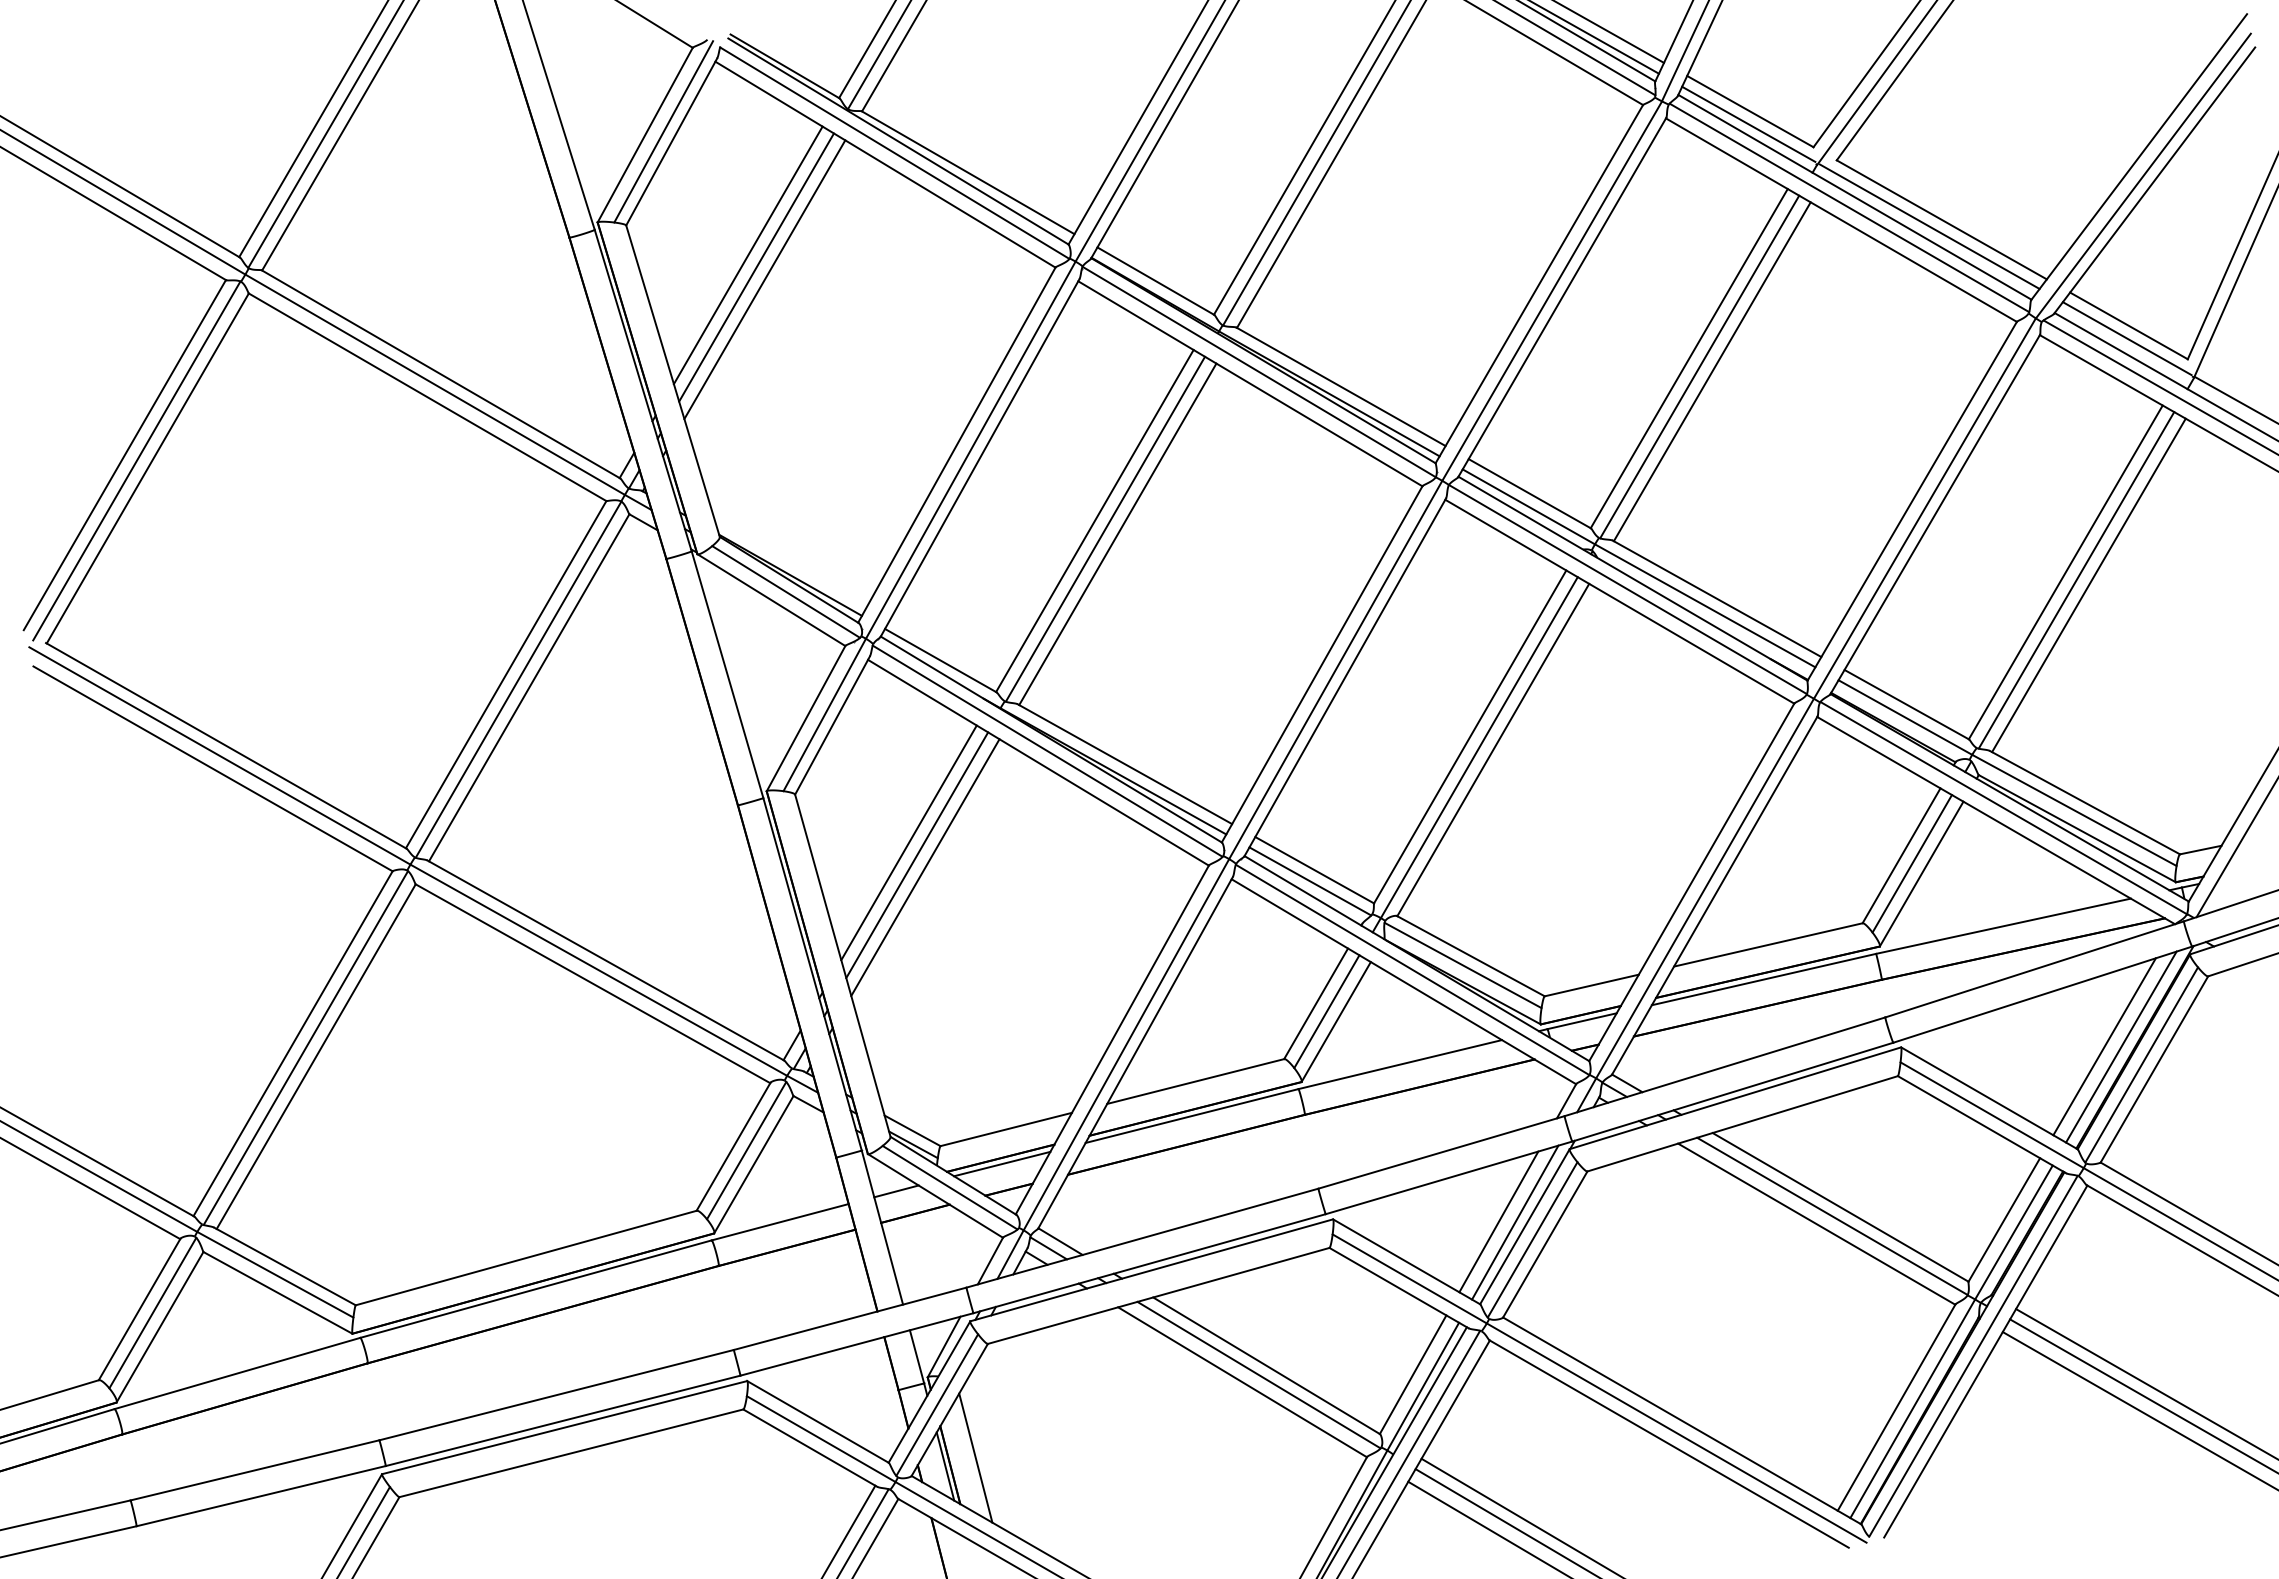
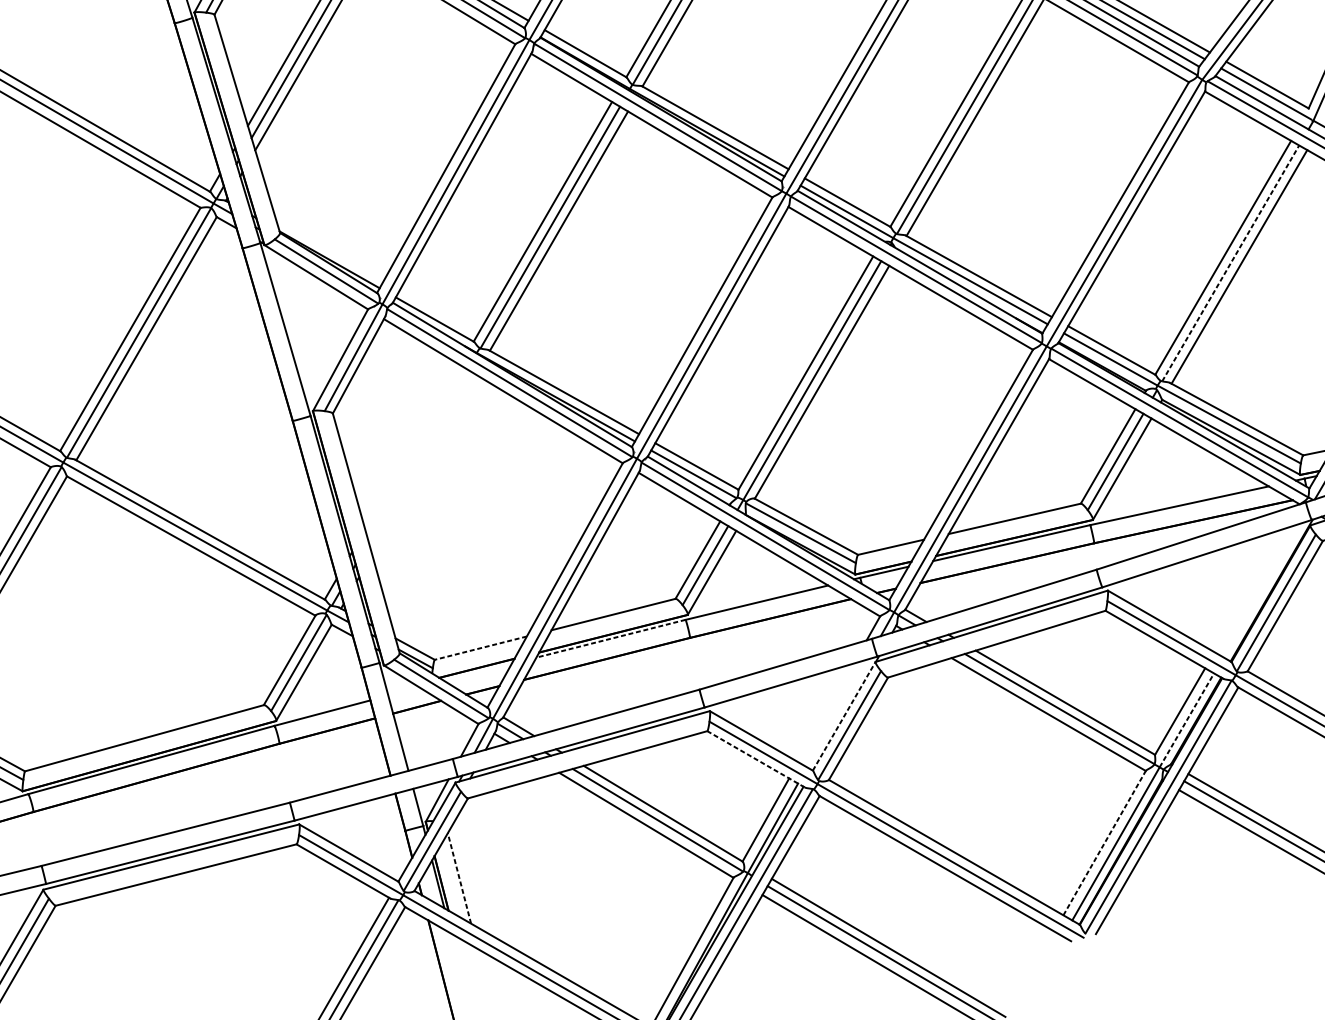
line: (2076, 580) -> (1230, 263), solid -> dashed
line: (908, 842) -> (412, 447), removed
line: (917, 855) -> (418, 456), removed
line: (925, 867) -> (424, 464), removed
line: (2104, 1046) -> (1250, 590), removed
line: (2121, 1046) -> (1262, 590), removed
line: (1192, 1116) -> (611, 639), solid -> dashed
line: (1006, 1129) -> (480, 648), solid -> dashed
line: (1002, 1163) -> (478, 672), removed
line: (896, 1191) -> (403, 691), removed
line: (1498, 1221) -> (825, 712), removed
line: (1515, 1222) -> (837, 713), removed
line: (1525, 1226) -> (844, 716), solid -> dashed
line: (2014, 1232) -> (1187, 720), solid -> dashed
line: (1398, 1287) -> (755, 758), solid -> dashed
line: (1896, 1407) -> (1104, 842), solid -> dashed
line: (975, 1458) -> (459, 878), solid -> dashed

